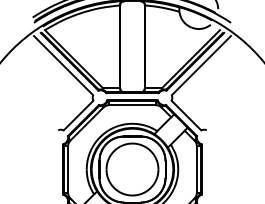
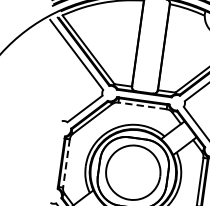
line: (132, 105) -> (142, 106), solid -> dashed
line: (68, 170) -> (66, 164), solid -> dashed

